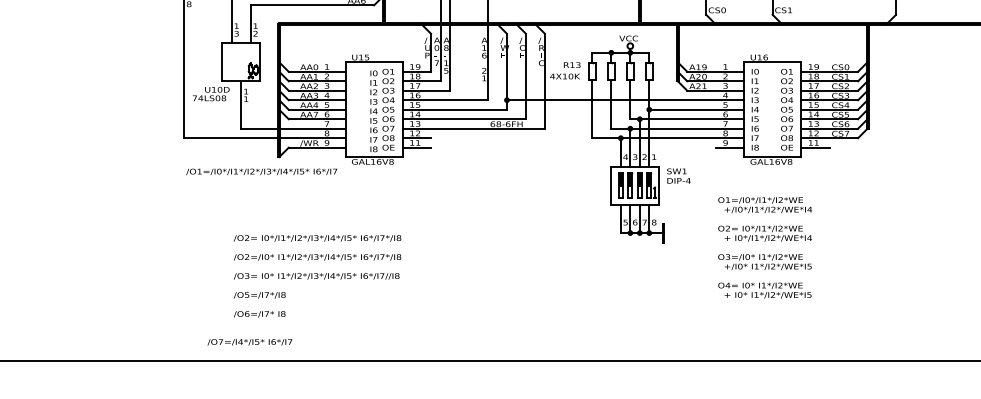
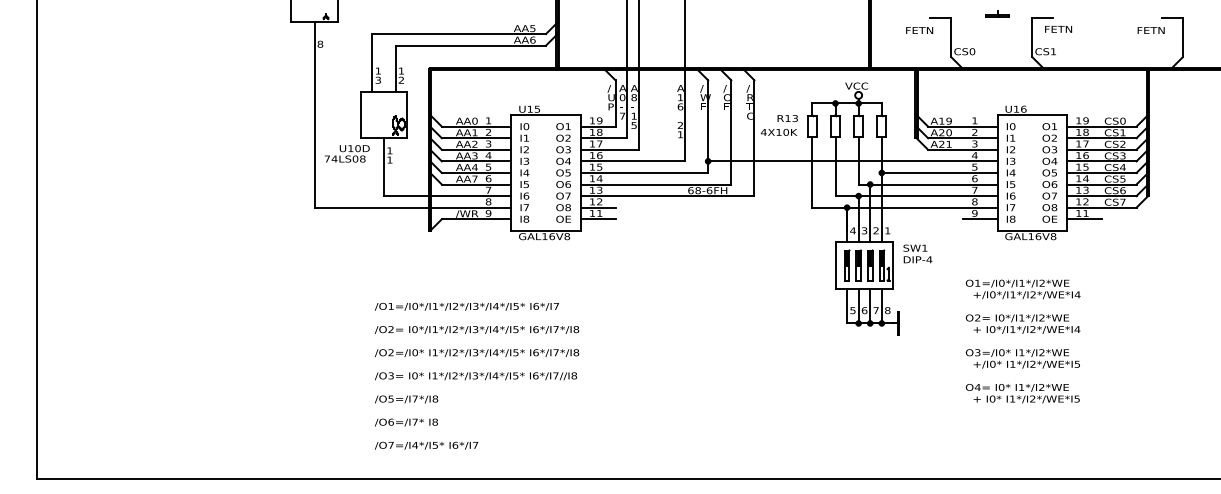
text: (373, 110) -> (524, 172), moved
text: (261, 171) -> (466, 306), moved
text: (249, 342) -> (426, 445), moved

